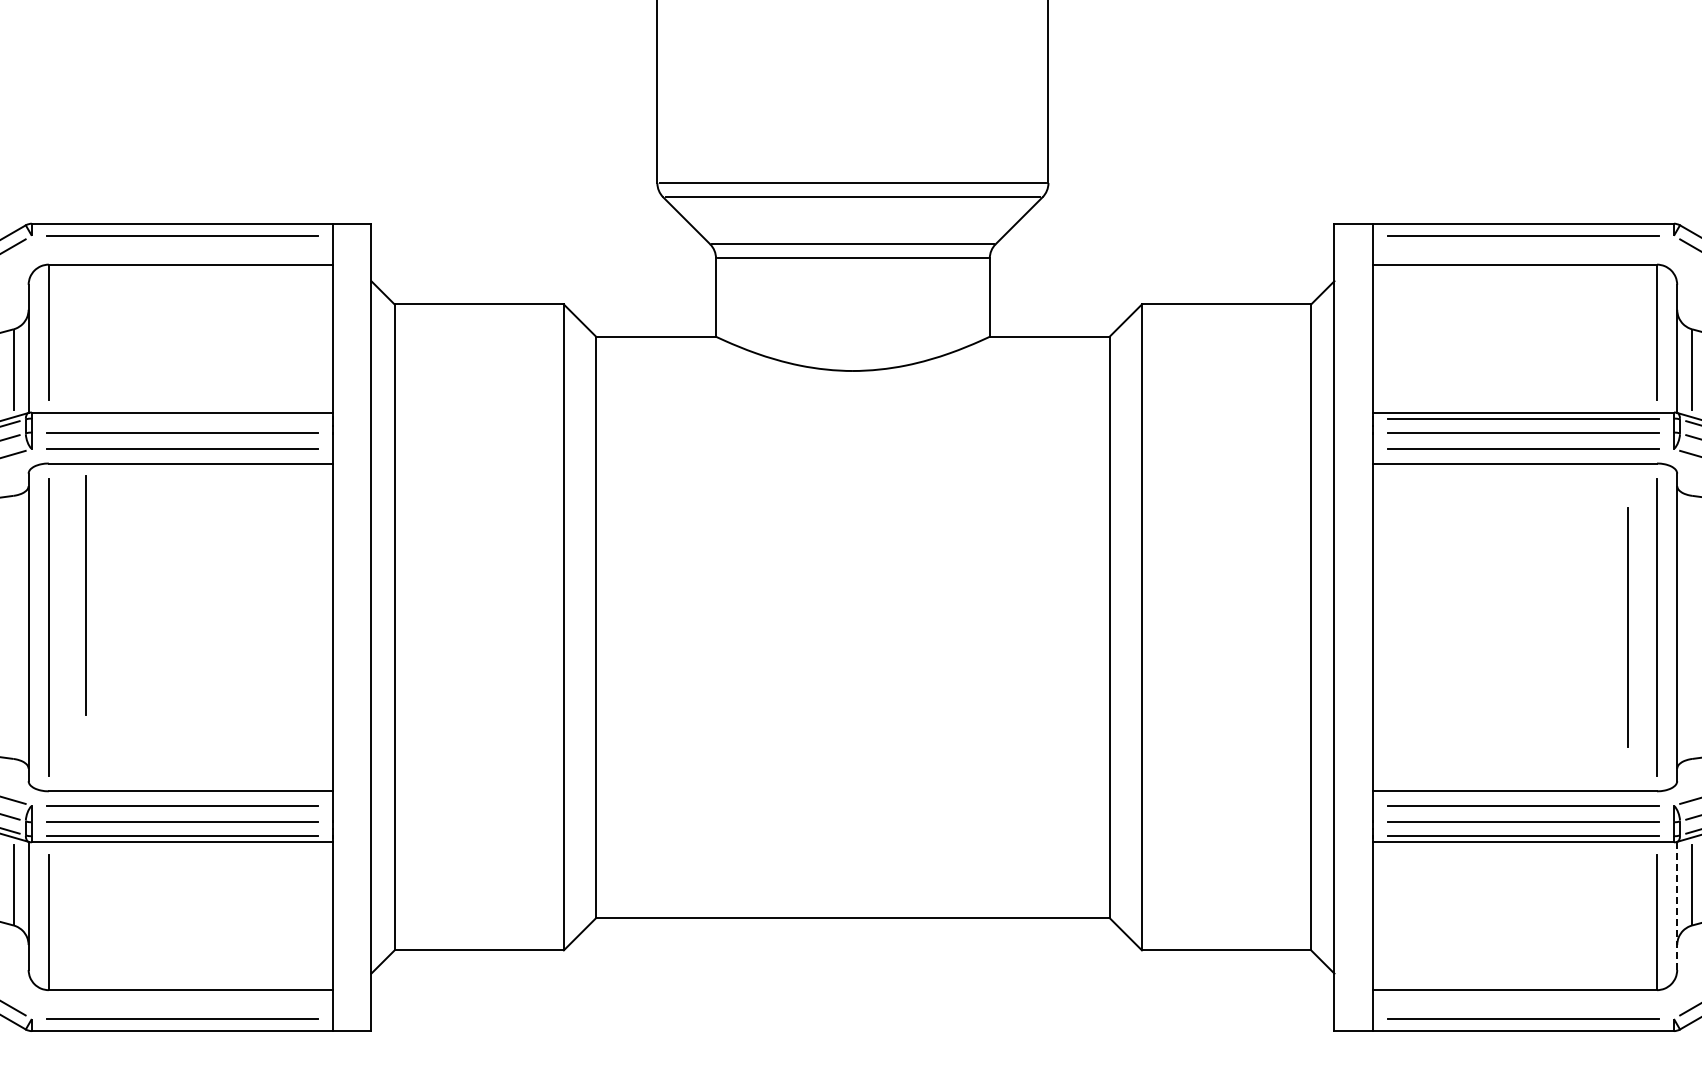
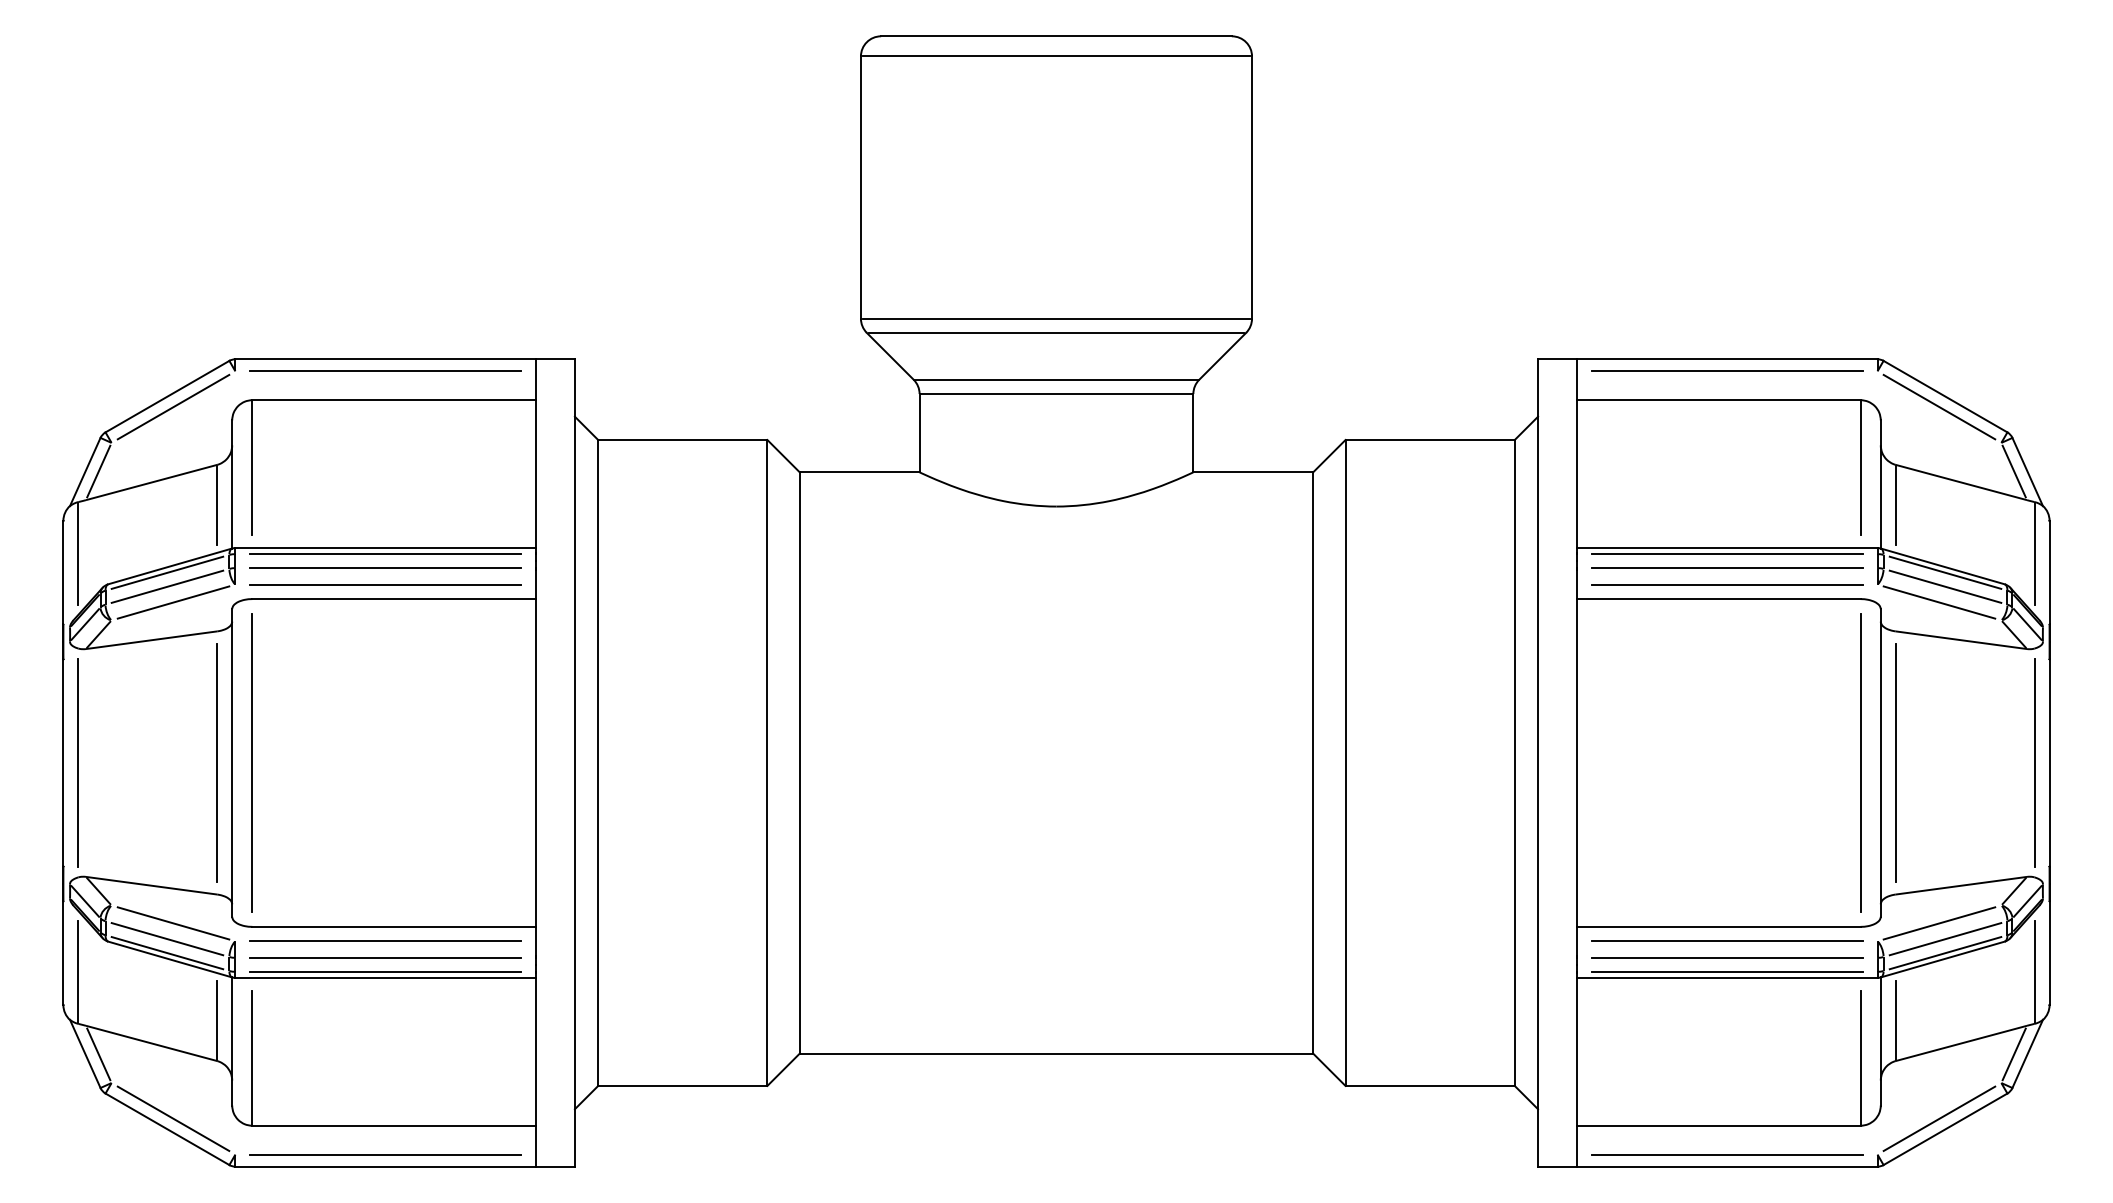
line: (181, 418) -> (385, 554), added
line: (84, 594) -> (216, 762), moved
line: (1627, 626) -> (1895, 762), moved
line: (1676, 905) -> (1880, 1041), dashed -> solid

